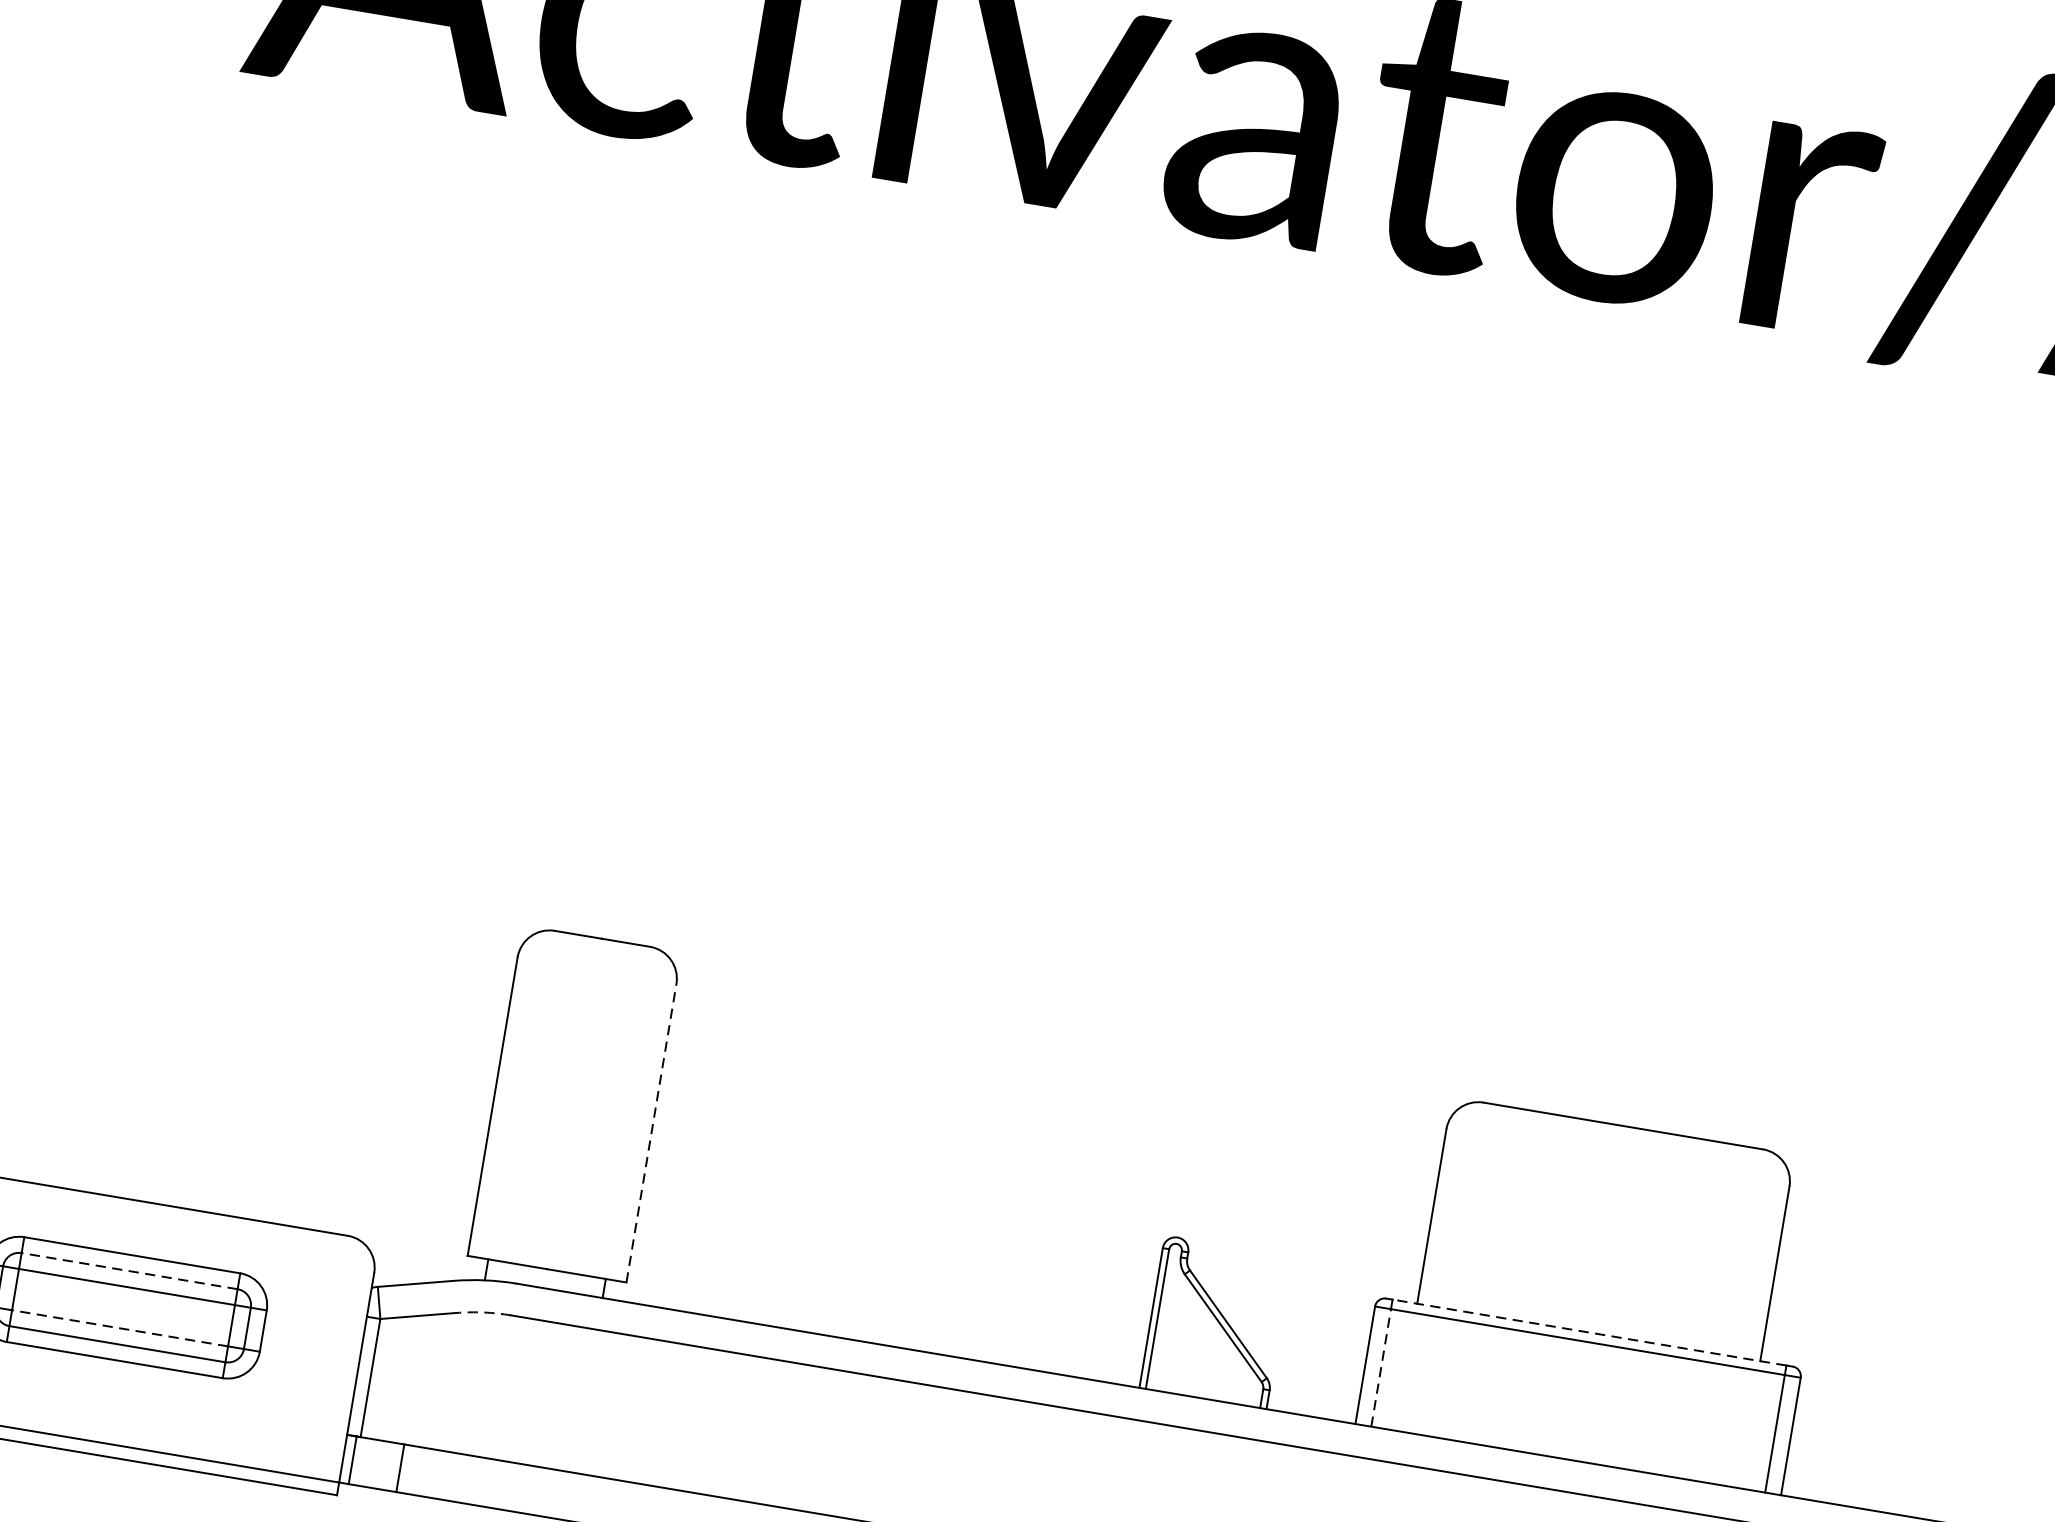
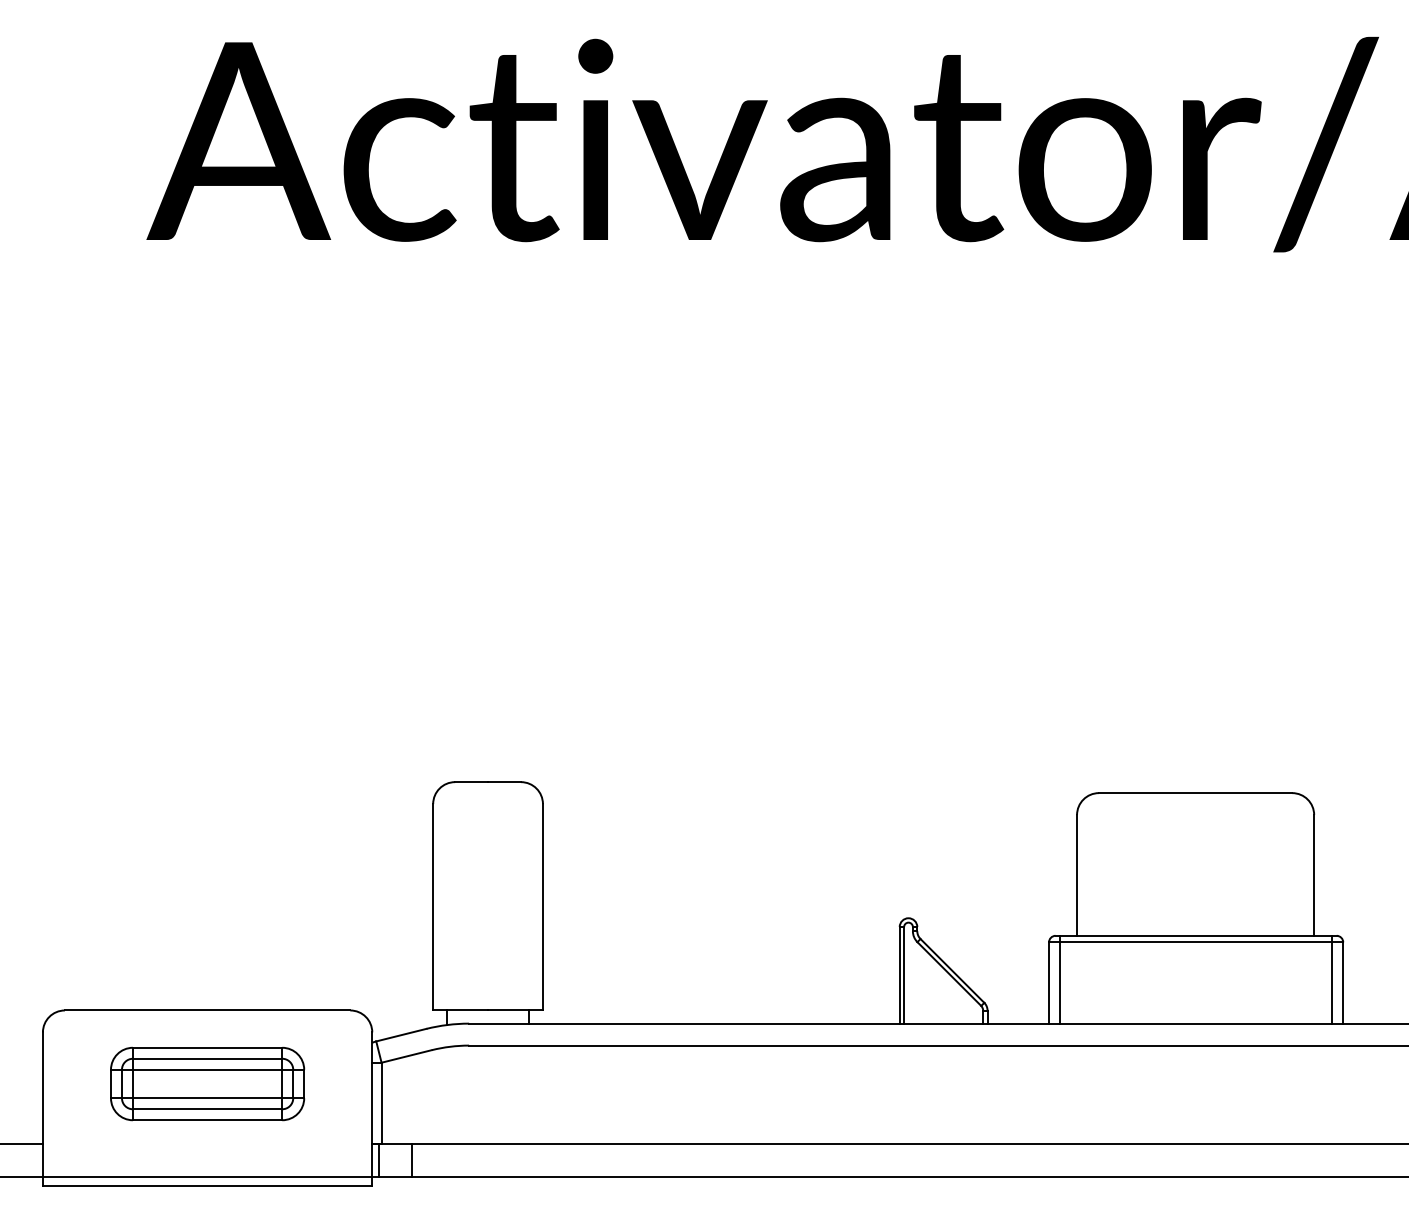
line: (651, 1131) -> (542, 906), dashed -> solid
line: (129, 1270) -> (207, 1058), dashed -> solid
arc: (484, 1312) -> (450, 1046), dashed -> solid
line: (119, 1328) -> (207, 1098), dashed -> solid
line: (1588, 1331) -> (1195, 935), dashed -> solid
line: (1381, 1368) -> (1060, 983), dashed -> solid

